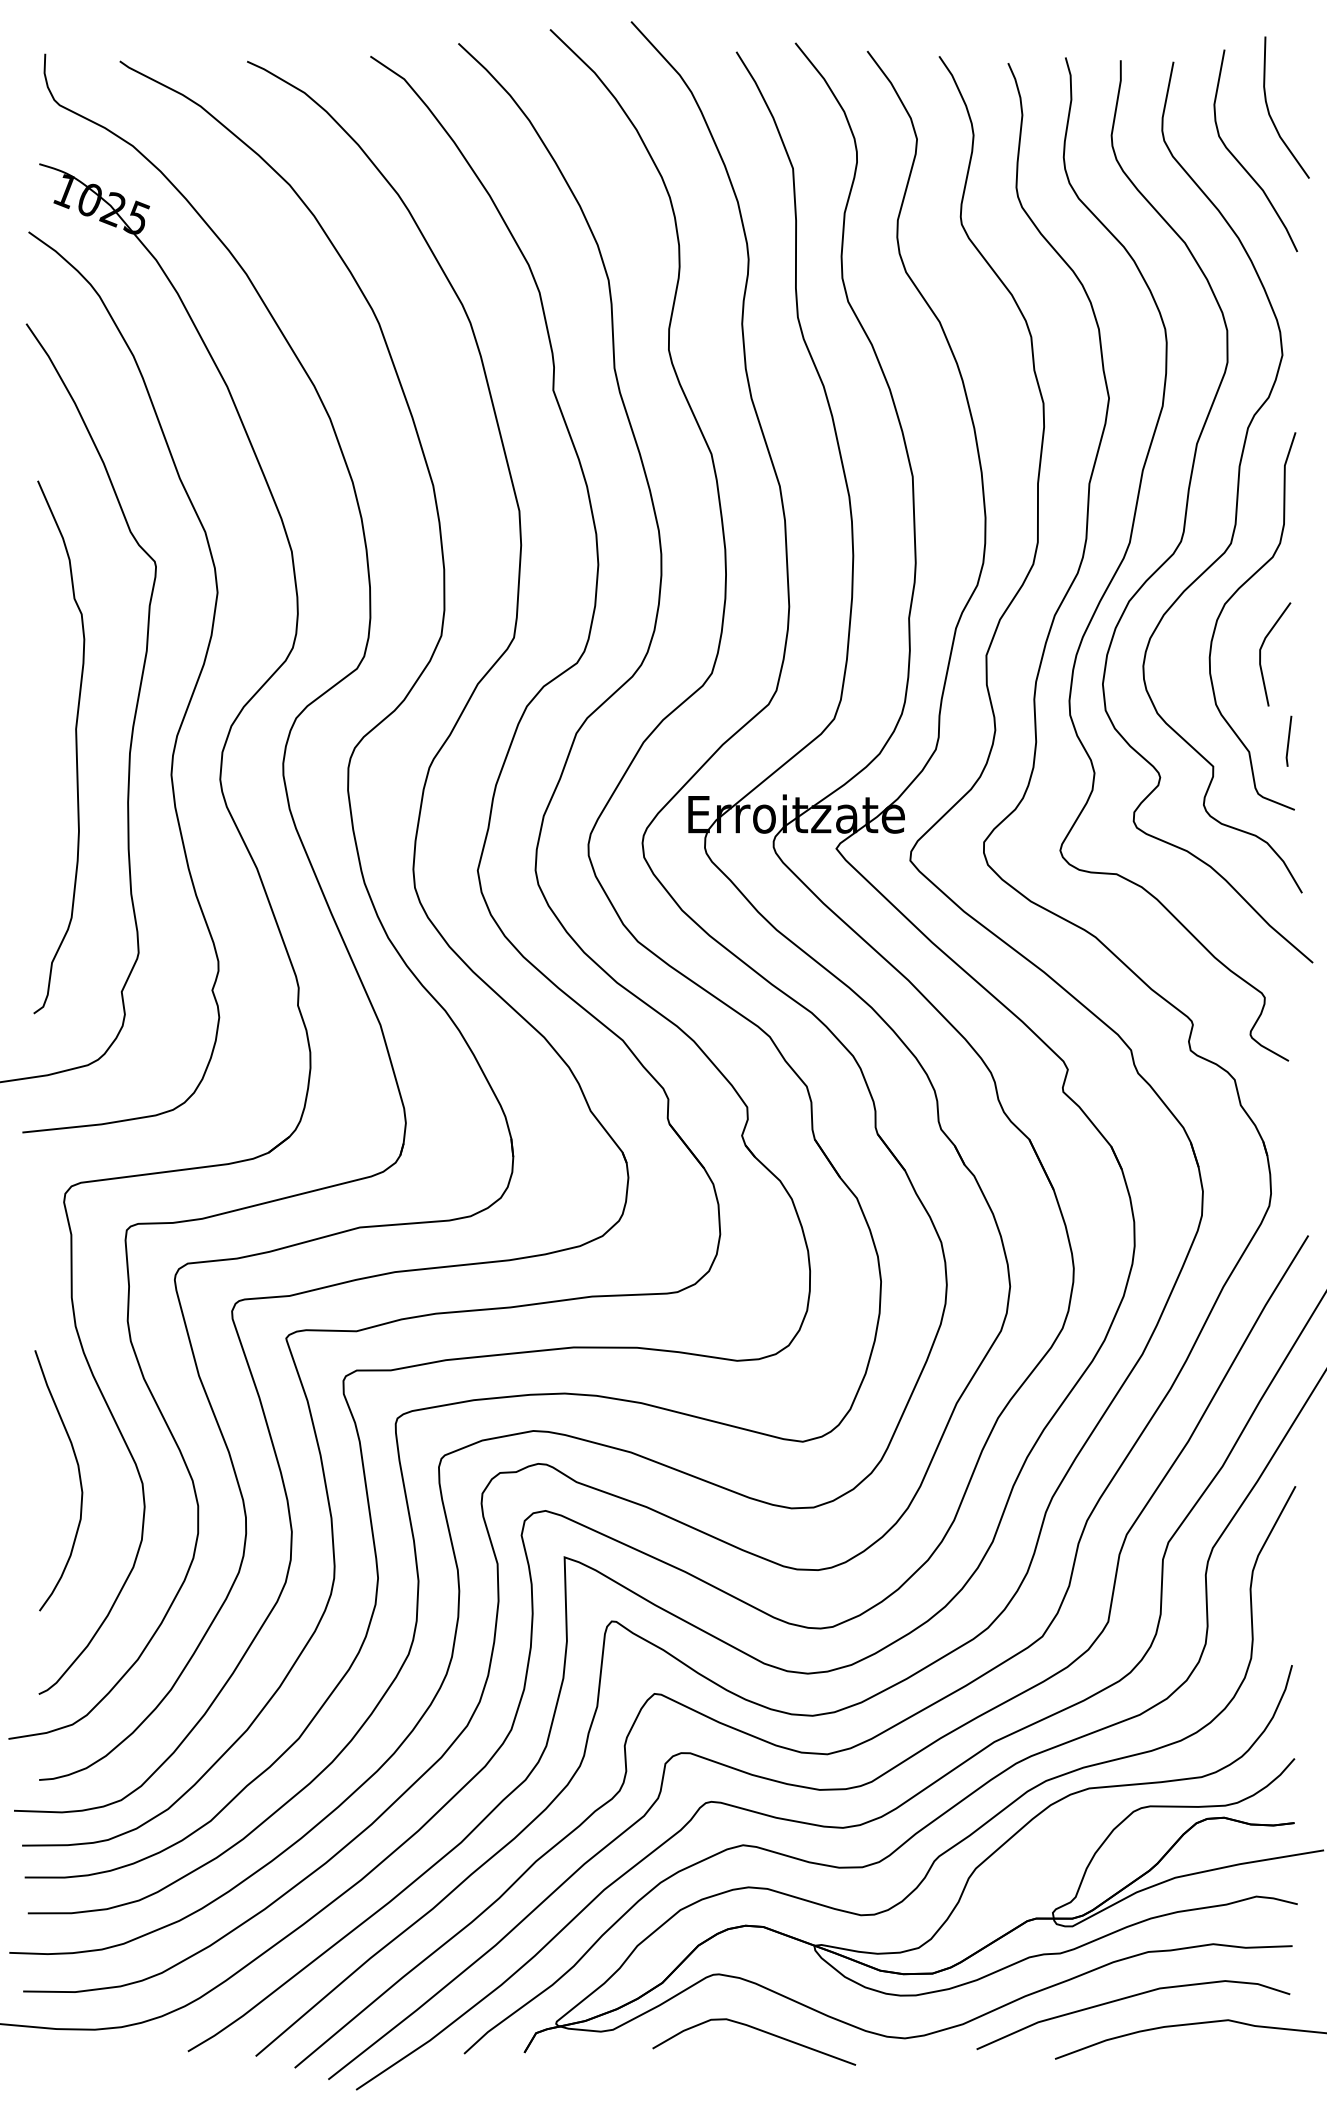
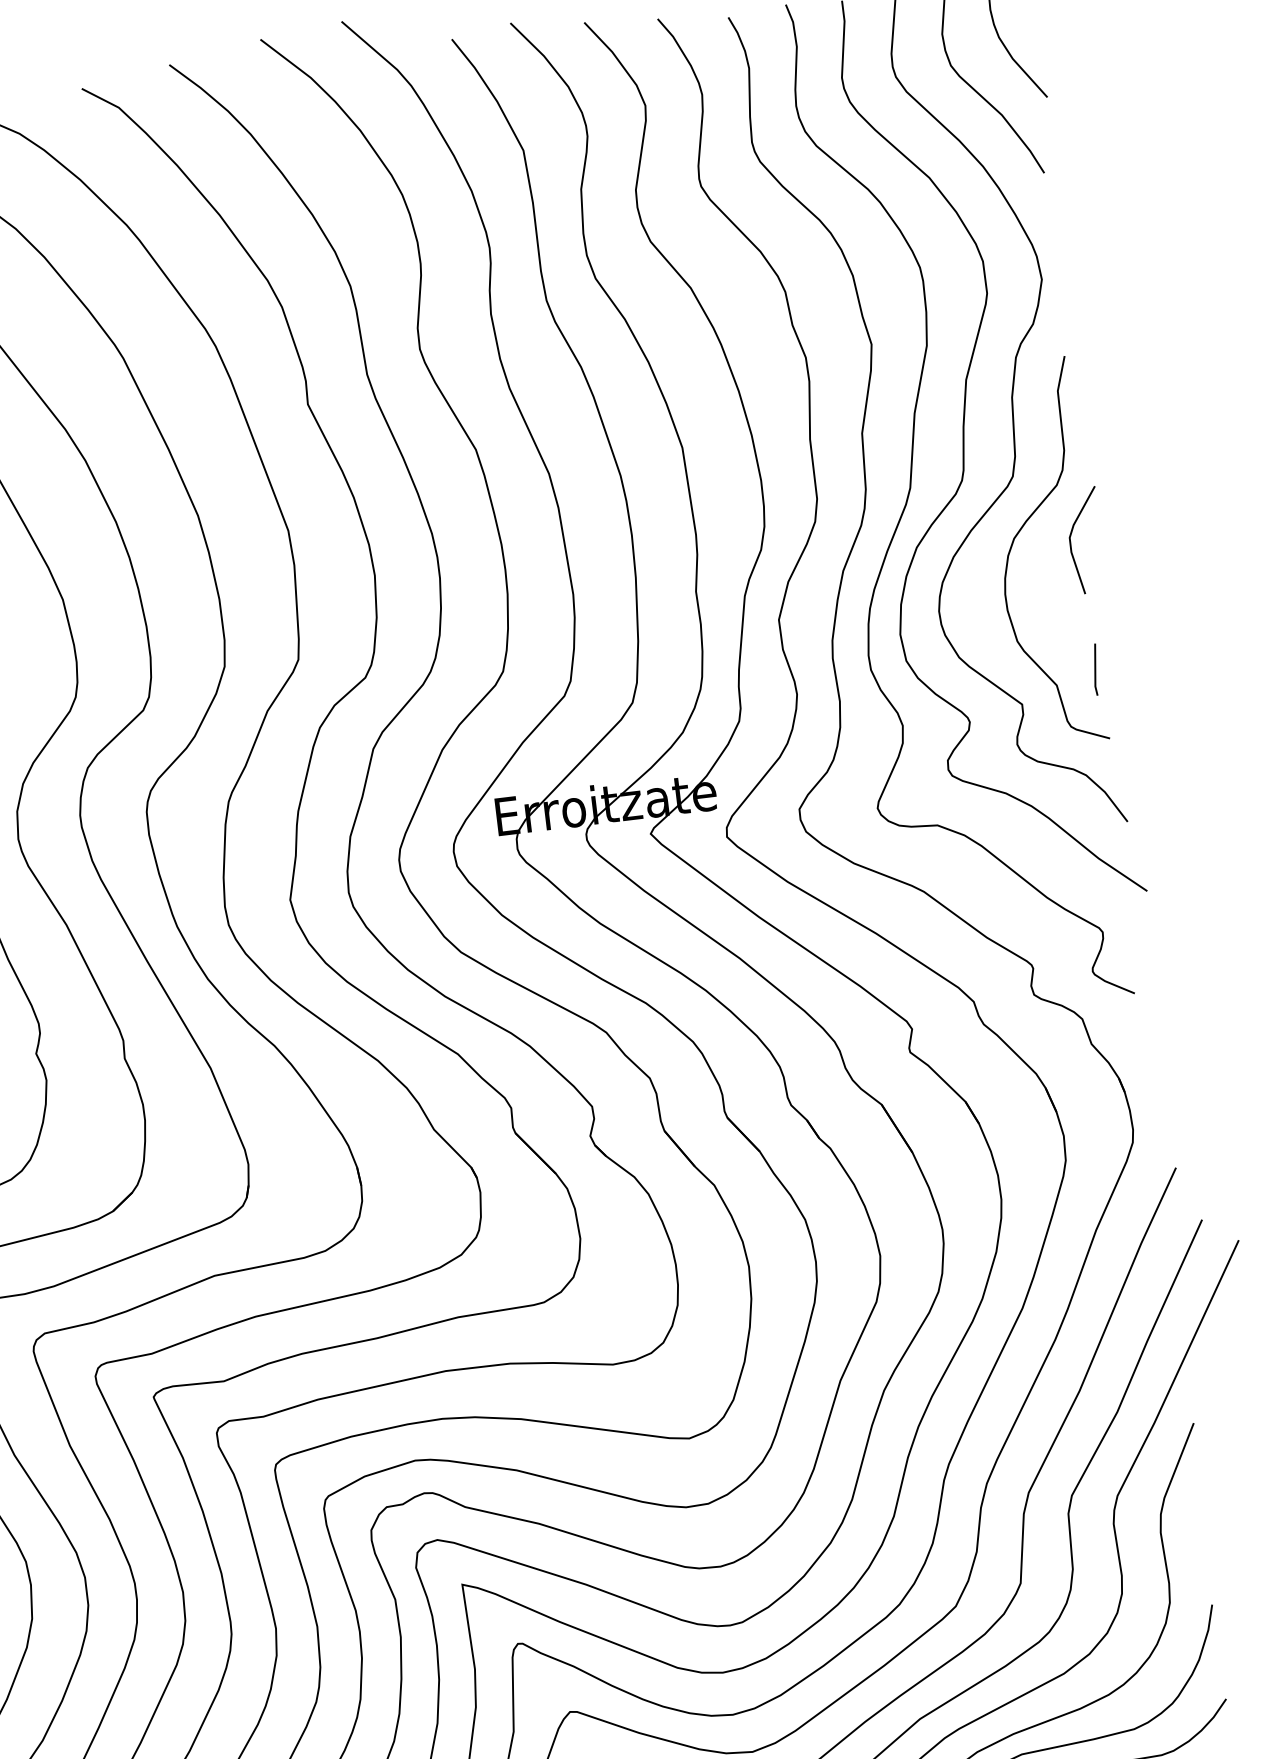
line: (1261, 650) -> (1071, 538), moved

